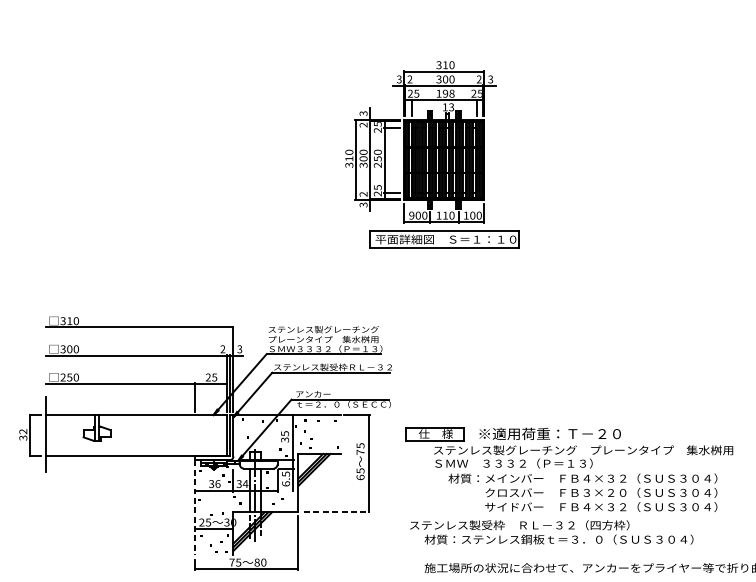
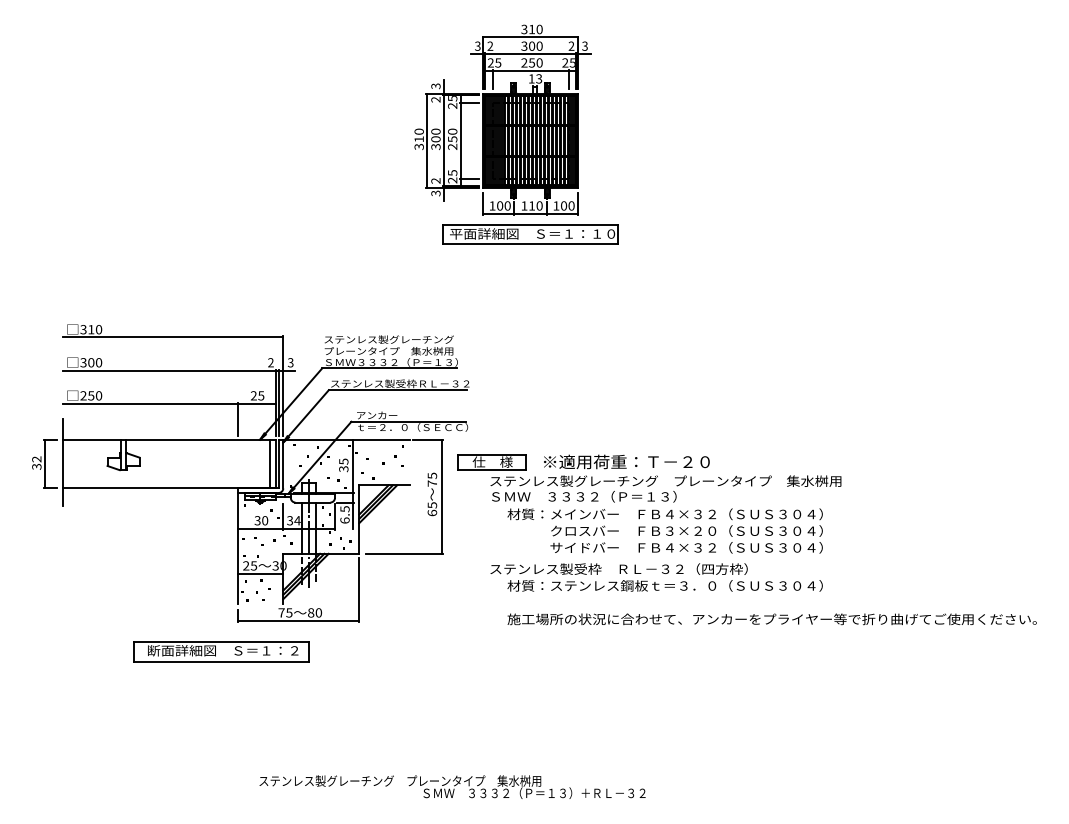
text: (445, 93) -> (531, 62), 198 -> 250
text: (411, 215) -> (492, 205), 900 -> 100
line: (221, 435) -> (269, 463), added
part: (569, 469) -> (649, 503), moved
text: (218, 483) -> (265, 520), 36 -> 30
line: (194, 507) -> (237, 548), dashed -> solid
line: (336, 511) -> (404, 553), dashed -> solid

